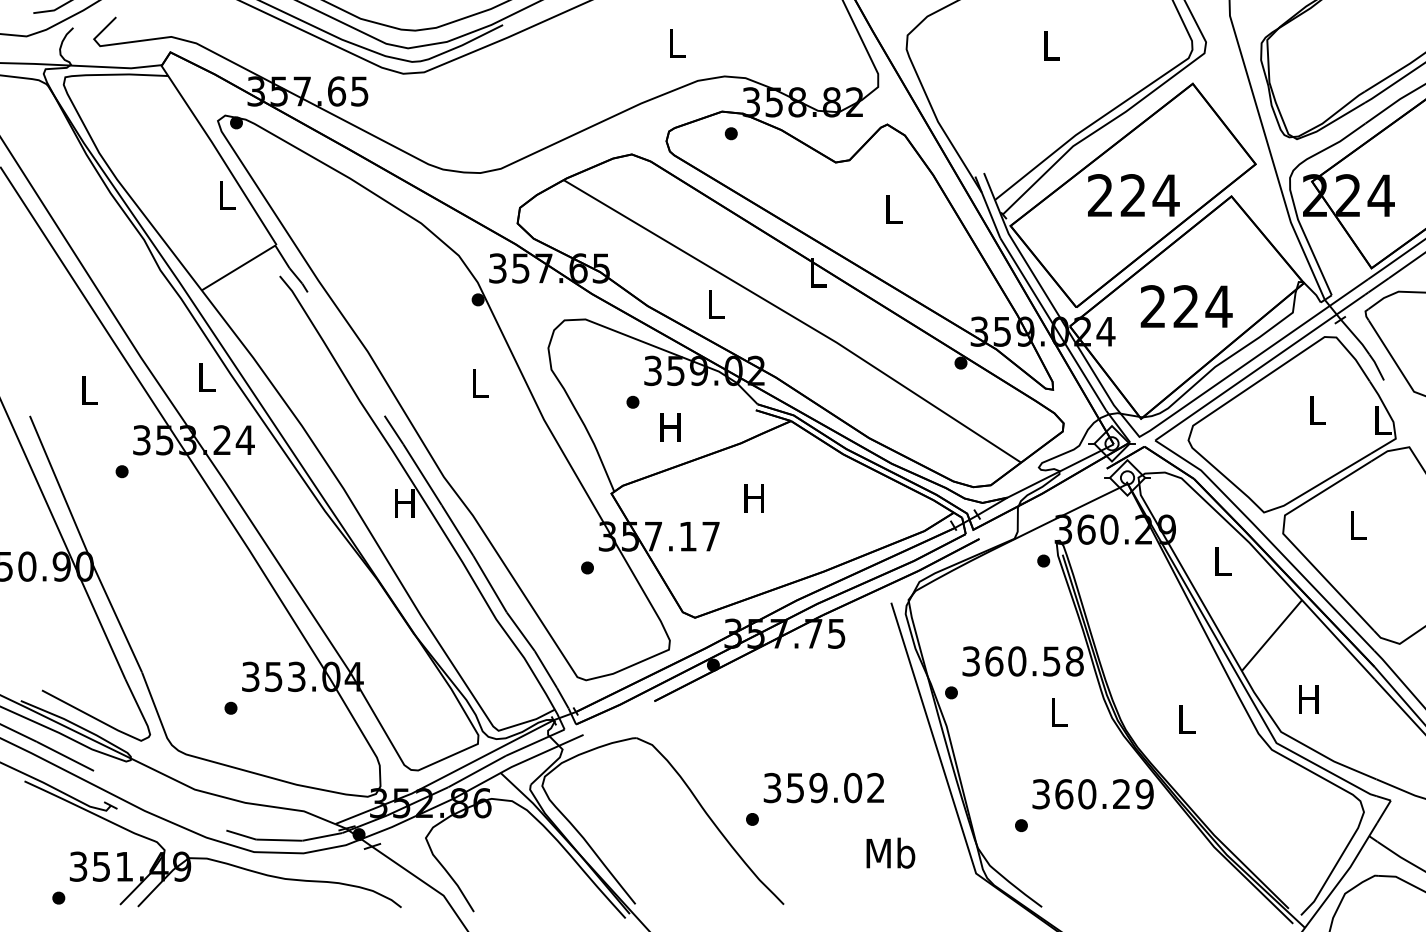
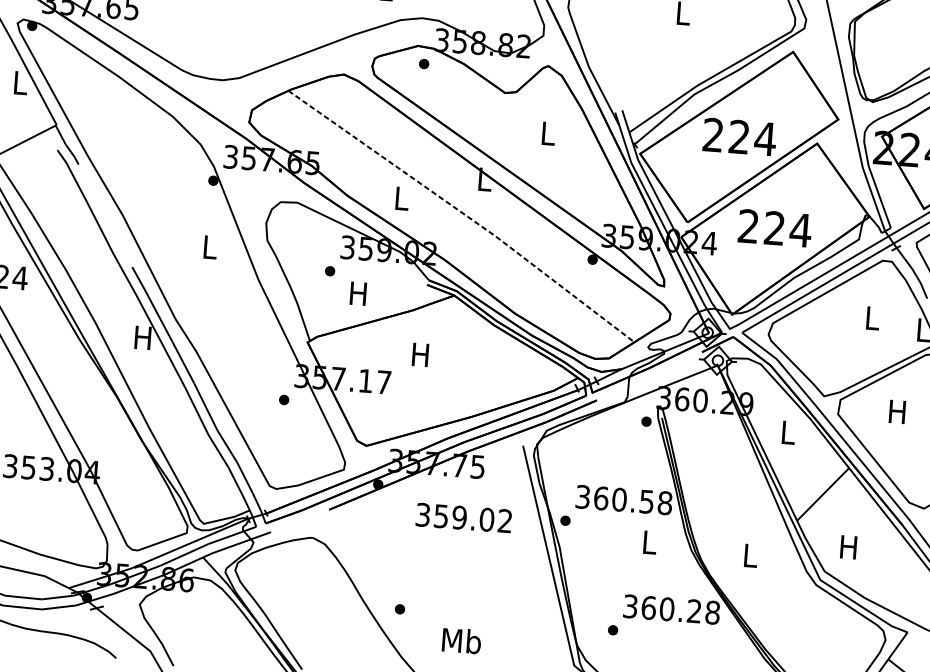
line: (795, 318) -> (464, 214), solid -> dashed
text: (1356, 525) -> (896, 412), L -> H
text: (823, 787) -> (463, 517), moved
text: (1144, 794) -> (712, 612), 360.29 -> 360.28
text: (890, 852) -> (461, 640), moved

